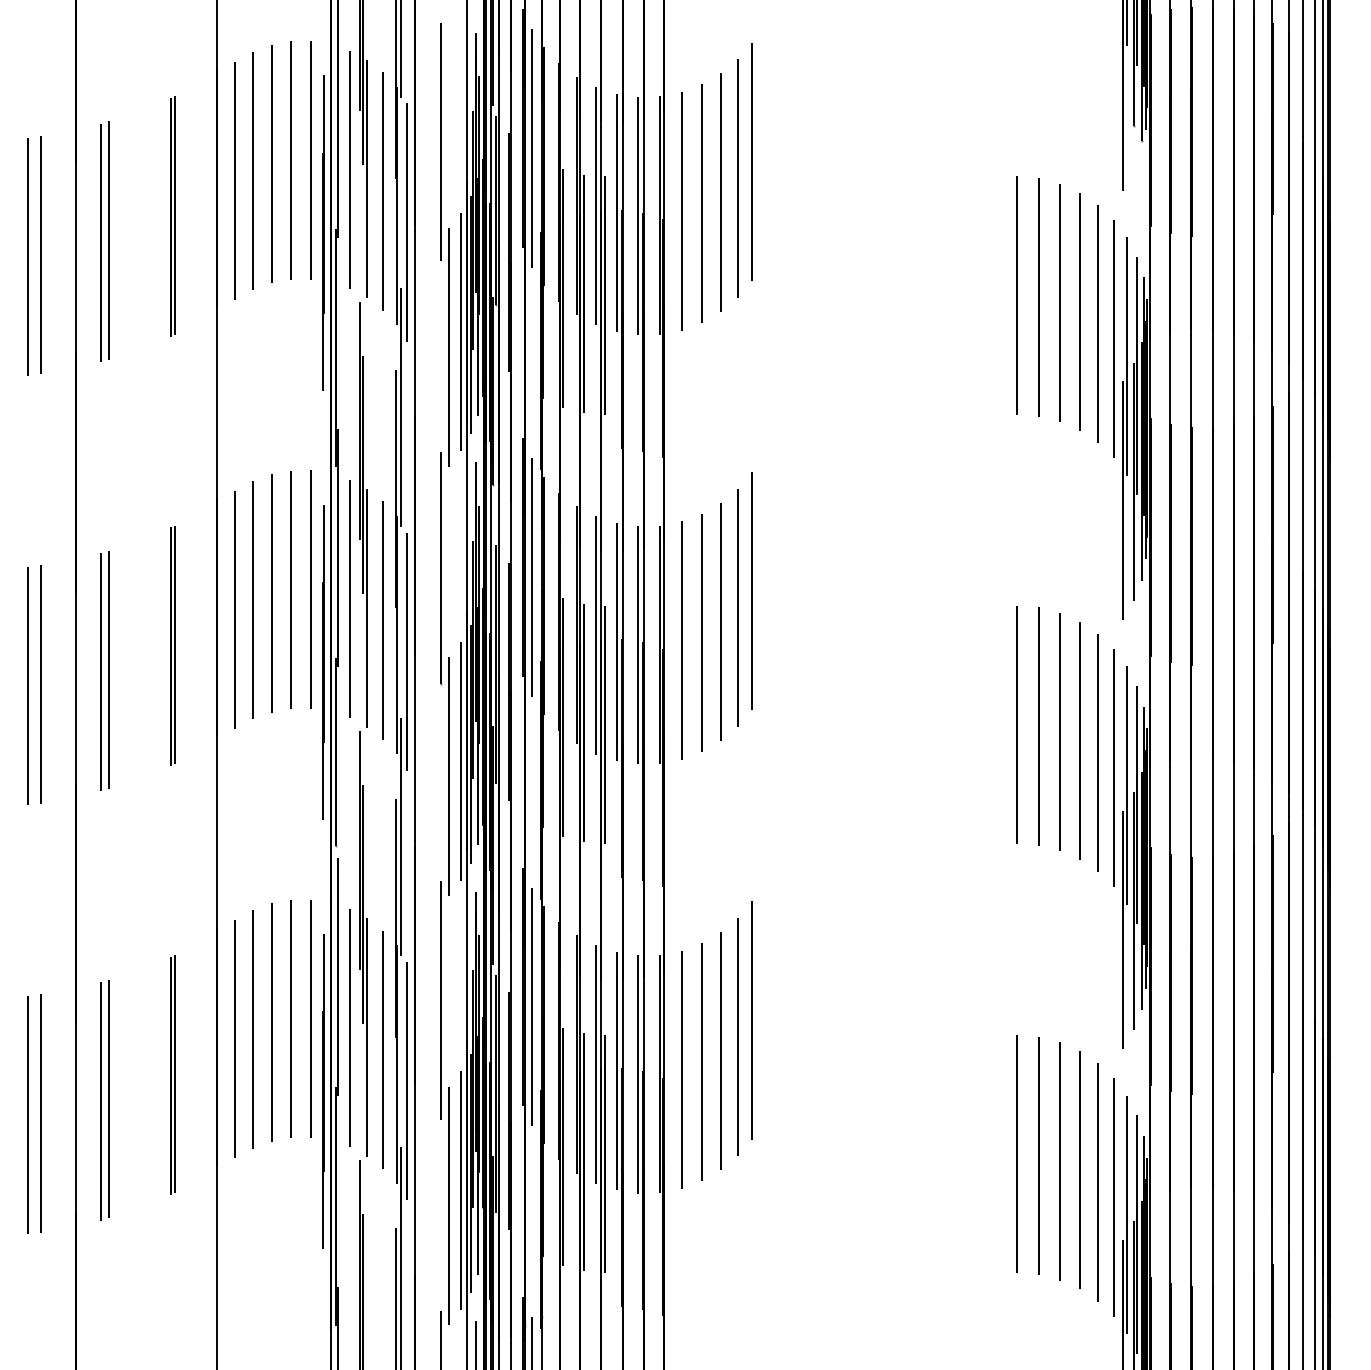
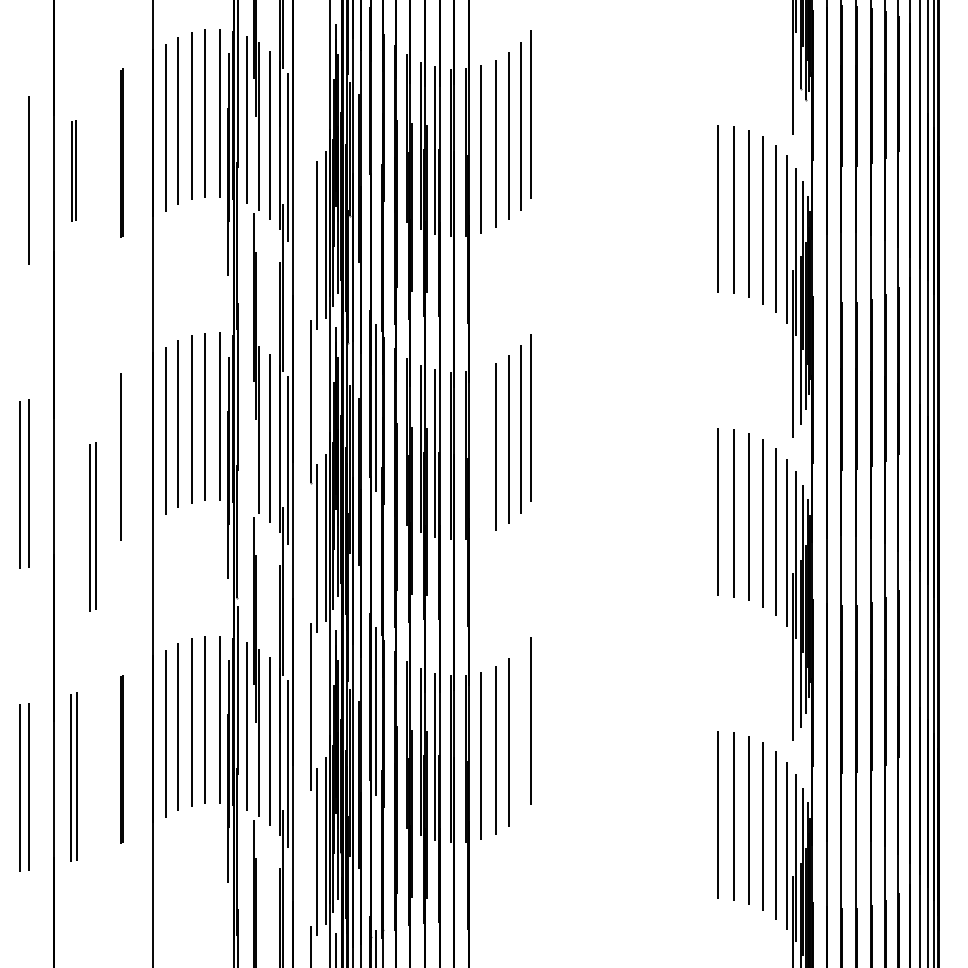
line: (441, 142) -> (311, 100), removed
line: (532, 148) -> (375, 105), removed
part: (104, 241) -> (73, 170), size x0.6
line: (28, 256) -> (19, 181), removed
line: (349, 598) -> (246, 422), removed
line: (681, 640) -> (481, 452), removed
line: (174, 644) -> (123, 455), removed
part: (104, 670) -> (92, 526), moved
line: (737, 1036) -> (520, 732), removed

